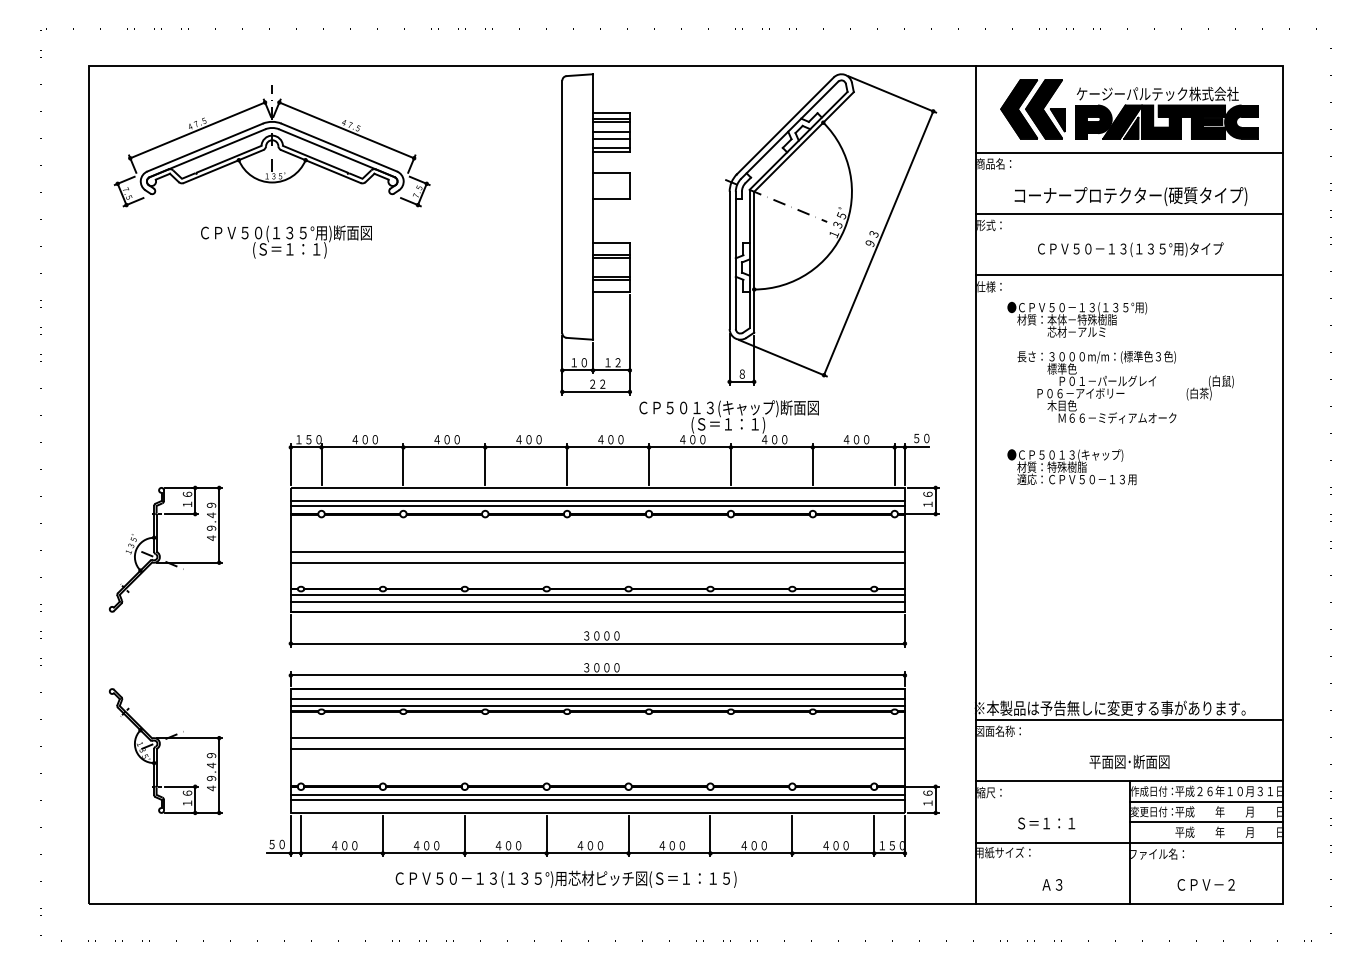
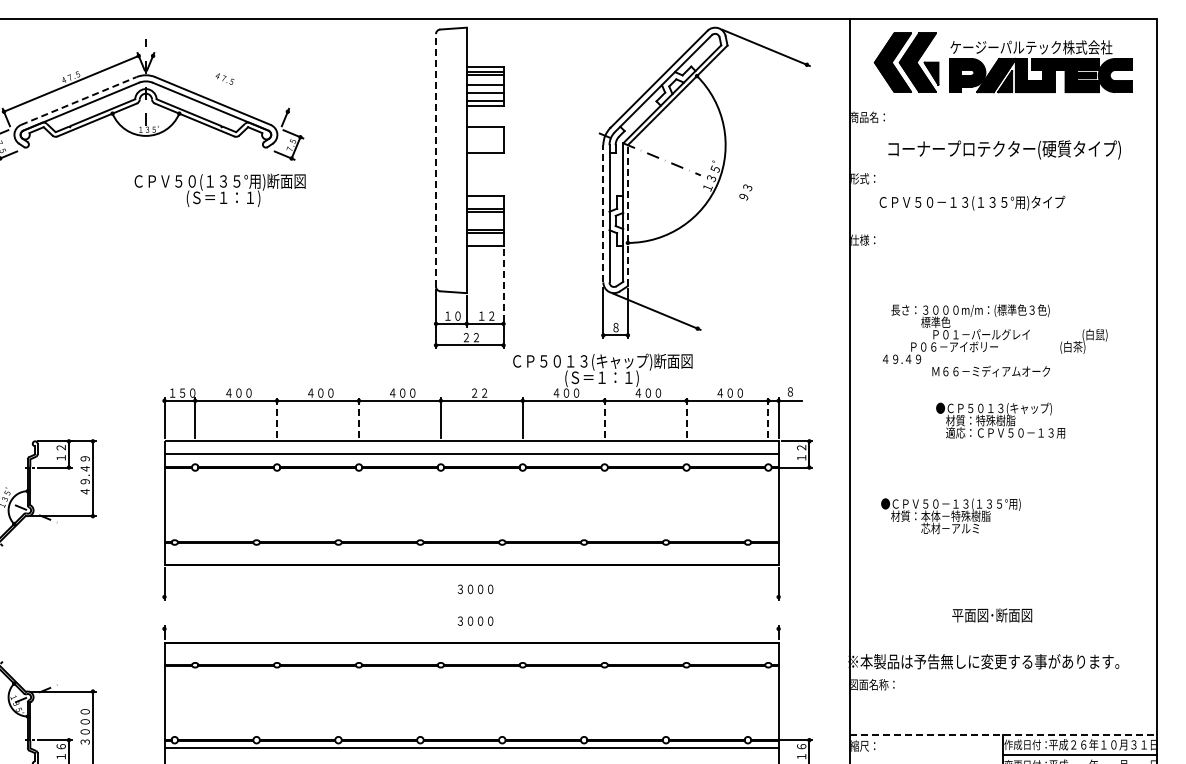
line: (346, 130) -> (220, 83), removed
line: (205, 147) -> (79, 100), solid -> dashed
line: (1129, 152) -> (1003, 105), removed
line: (562, 206) -> (436, 159), solid -> dashed
line: (1129, 214) -> (1003, 167), removed
text: (286, 241) -> (220, 189), moved
line: (878, 243) -> (752, 196), removed
text: (1130, 249) -> (972, 202), moved
line: (729, 260) -> (603, 213), solid -> dashed
line: (754, 261) -> (628, 214), solid -> dashed
line: (1129, 275) -> (1003, 228), removed
text: (1077, 319) -> (951, 515), moved
line: (629, 334) -> (503, 287), solid -> dashed
text: (1042, 405) -> (916, 358), 木目色 -> ４９.４９
text: (921, 438) -> (795, 391), ５０ -> ８
text: (610, 439) -> (484, 392), ４００ -> ２２
line: (403, 464) -> (277, 417), solid -> dashed
line: (485, 464) -> (359, 417), solid -> dashed
line: (730, 464) -> (604, 417), solid -> dashed
line: (812, 464) -> (686, 417), solid -> dashed
line: (894, 464) -> (768, 417), solid -> dashed
text: (1071, 467) -> (1000, 420), moved
text: (187, 493) -> (61, 446), １６ -> １２
text: (927, 493) -> (801, 446), １６ -> １２
line: (597, 505) -> (471, 458), removed
line: (597, 551) -> (471, 504), removed
line: (597, 562) -> (471, 515), removed
line: (597, 594) -> (471, 547), removed
line: (597, 601) -> (471, 554), removed
line: (597, 643) -> (471, 596), removed
line: (597, 675) -> (471, 628), removed
line: (597, 699) -> (471, 652), removed
line: (597, 705) -> (471, 658), removed
line: (1129, 719) -> (1003, 672), removed
line: (597, 738) -> (471, 691), removed
line: (597, 749) -> (471, 702), removed
text: (1129, 761) -> (992, 614), moved
text: (211, 772) -> (85, 725), ４９.４９ -> ３０００
line: (1129, 781) -> (1003, 734), solid -> dashed
line: (597, 799) -> (471, 752), removed

